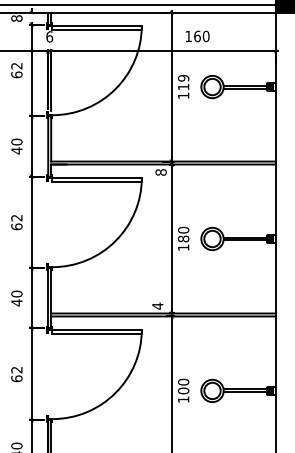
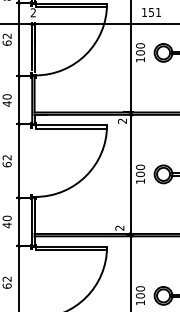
text: (49, 36) -> (33, 12), 6 -> 2
text: (201, 36) -> (154, 12), 160 -> 151
text: (183, 82) -> (140, 49), 119 -> 100
text: (160, 172) -> (121, 121), 8 -> 2
text: (183, 238) -> (140, 173), 180 -> 100
text: (157, 305) -> (119, 227), 4 -> 2

